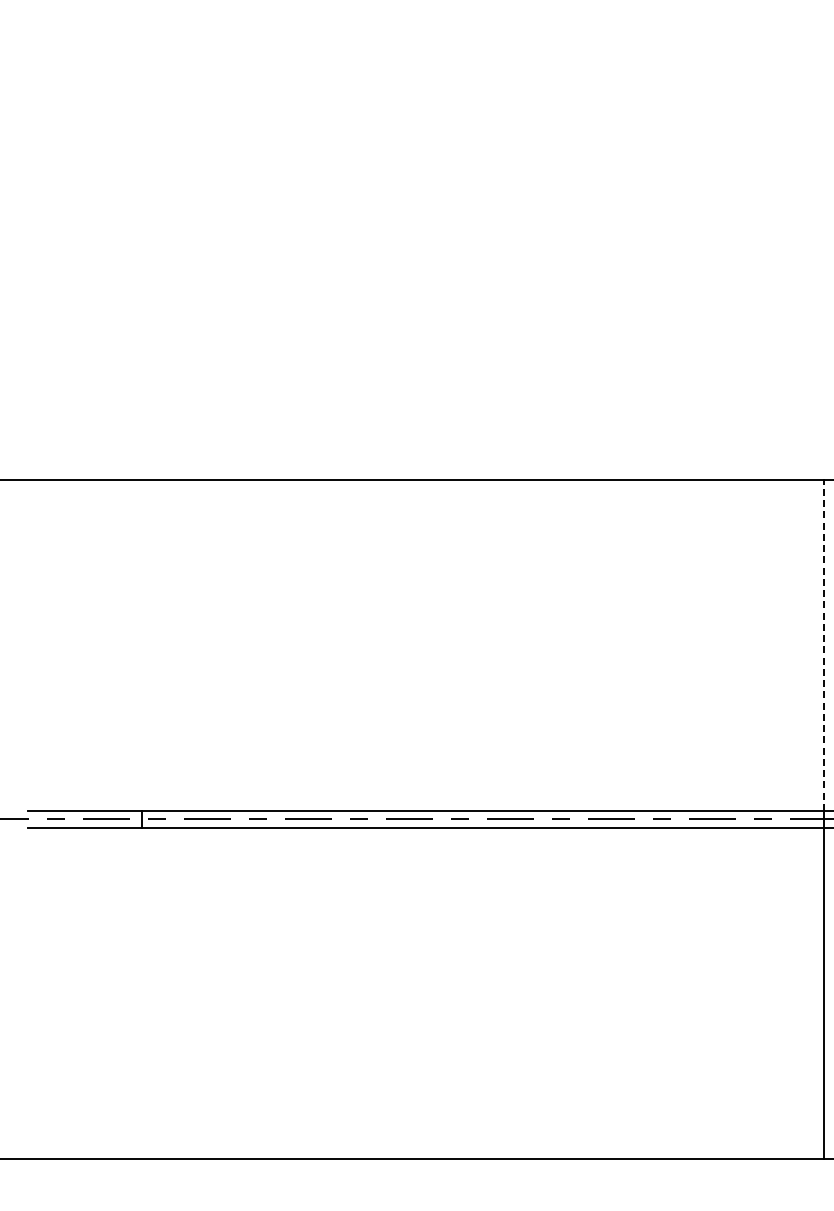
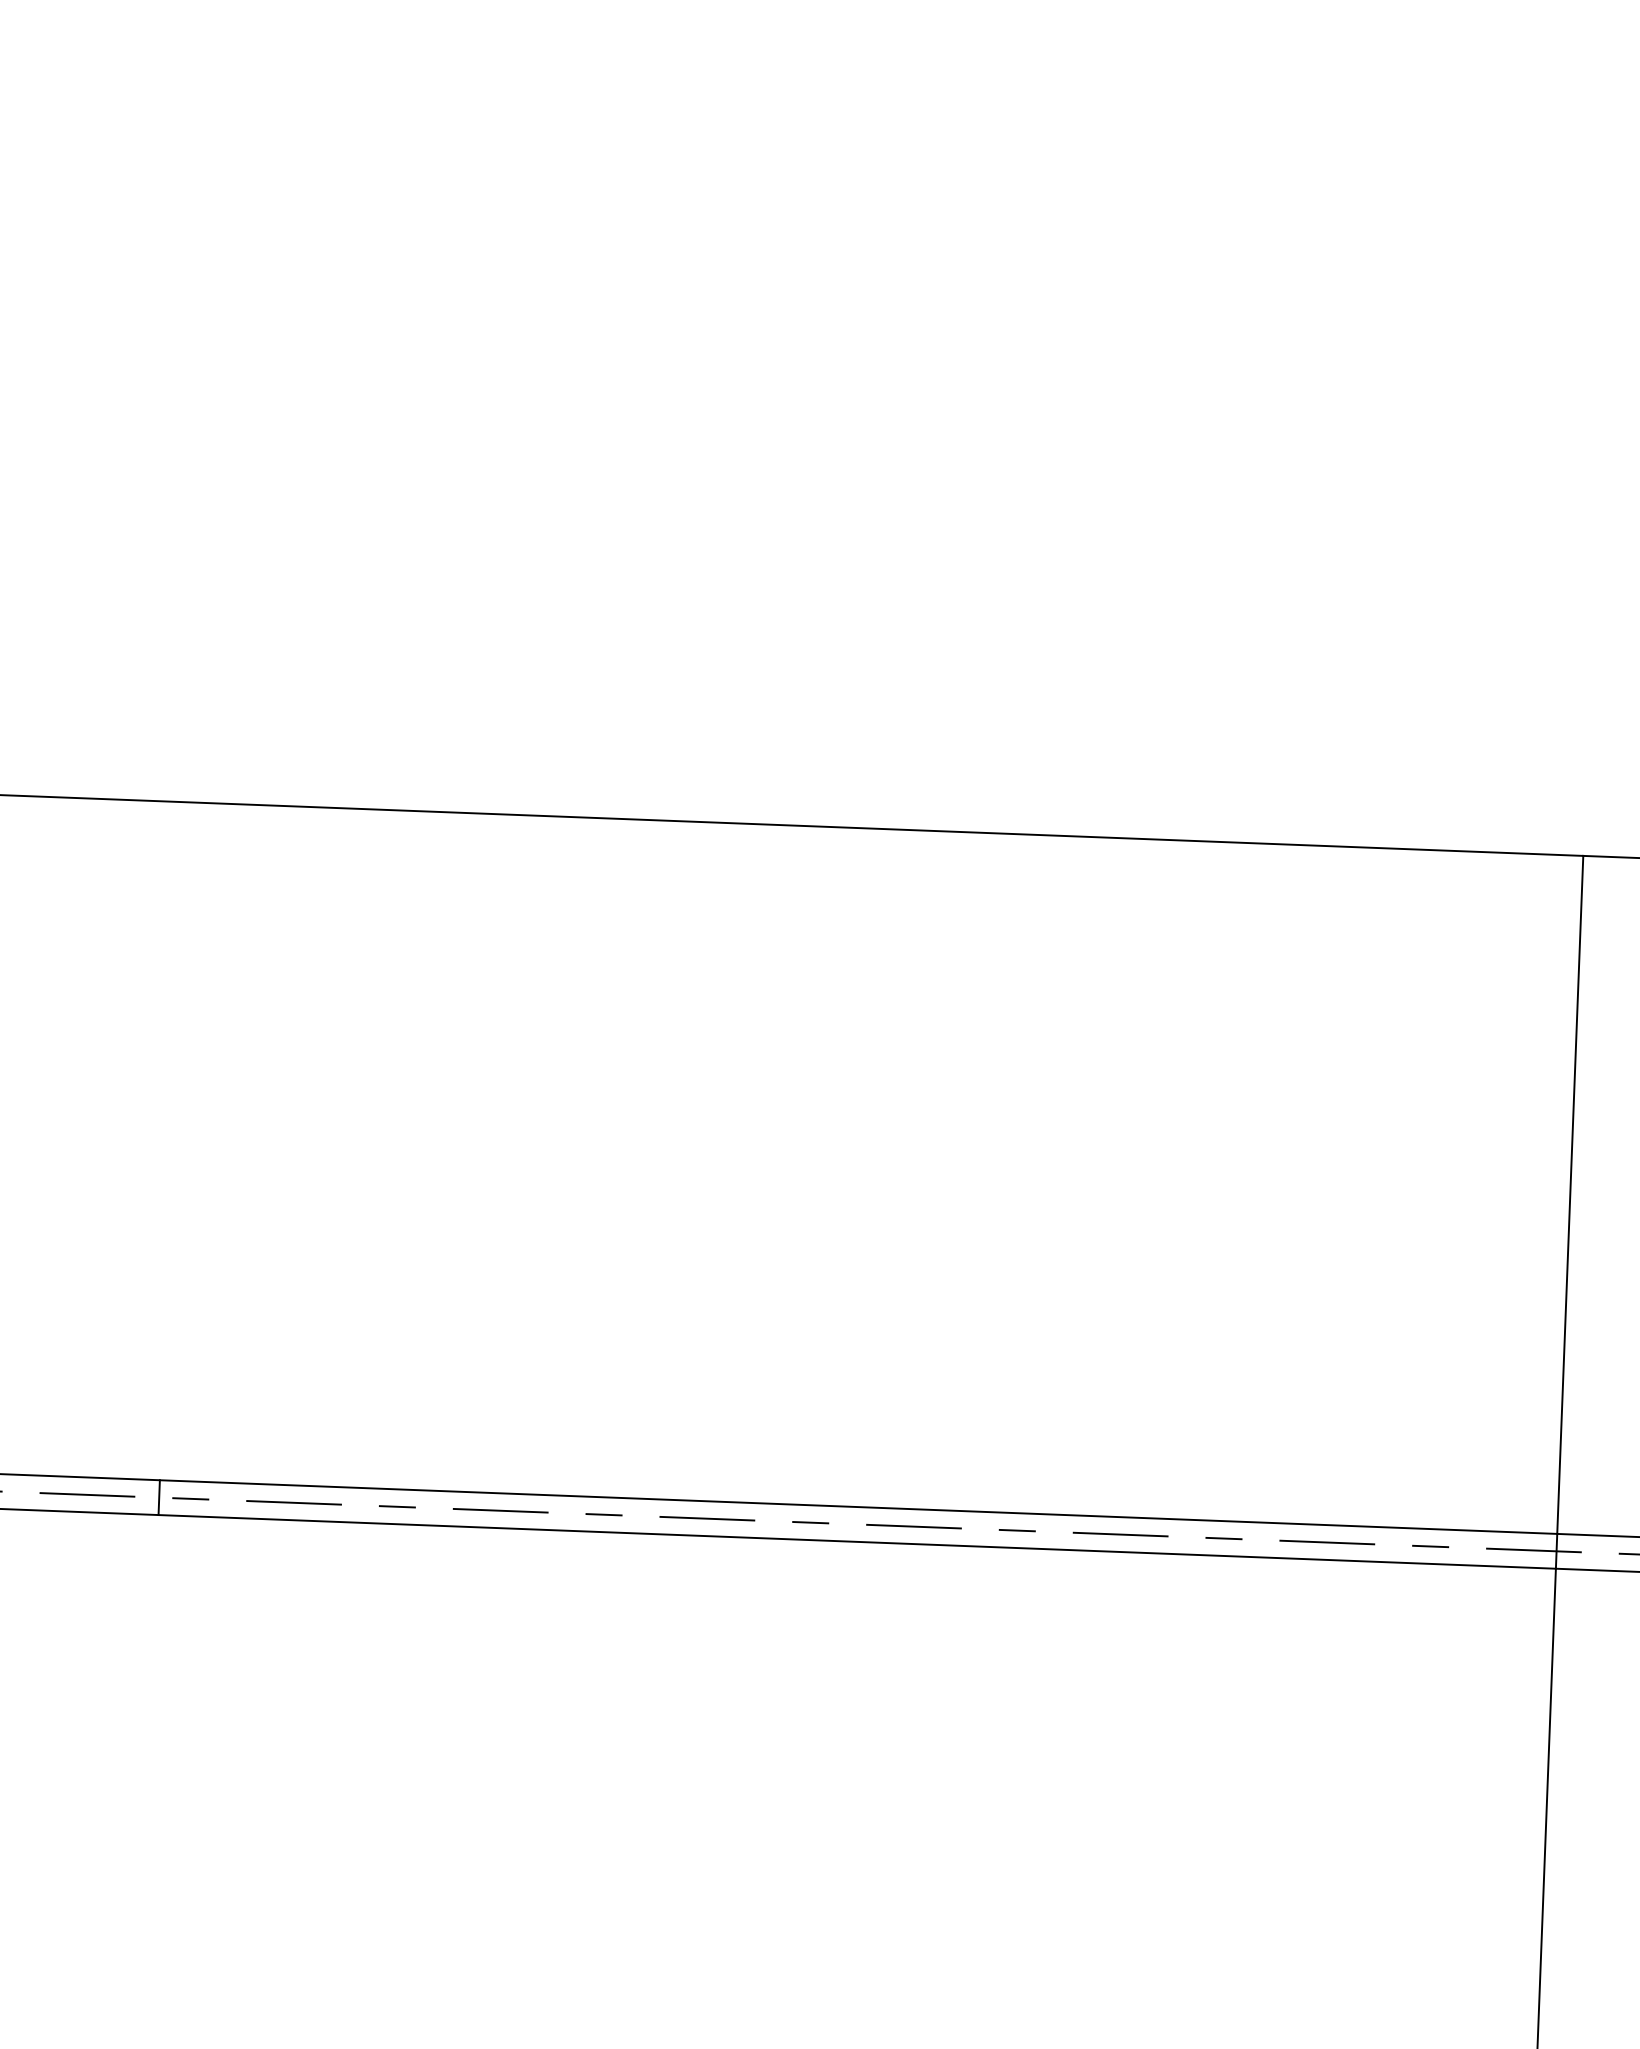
line: (824, 645) -> (1570, 1195), dashed -> solid

